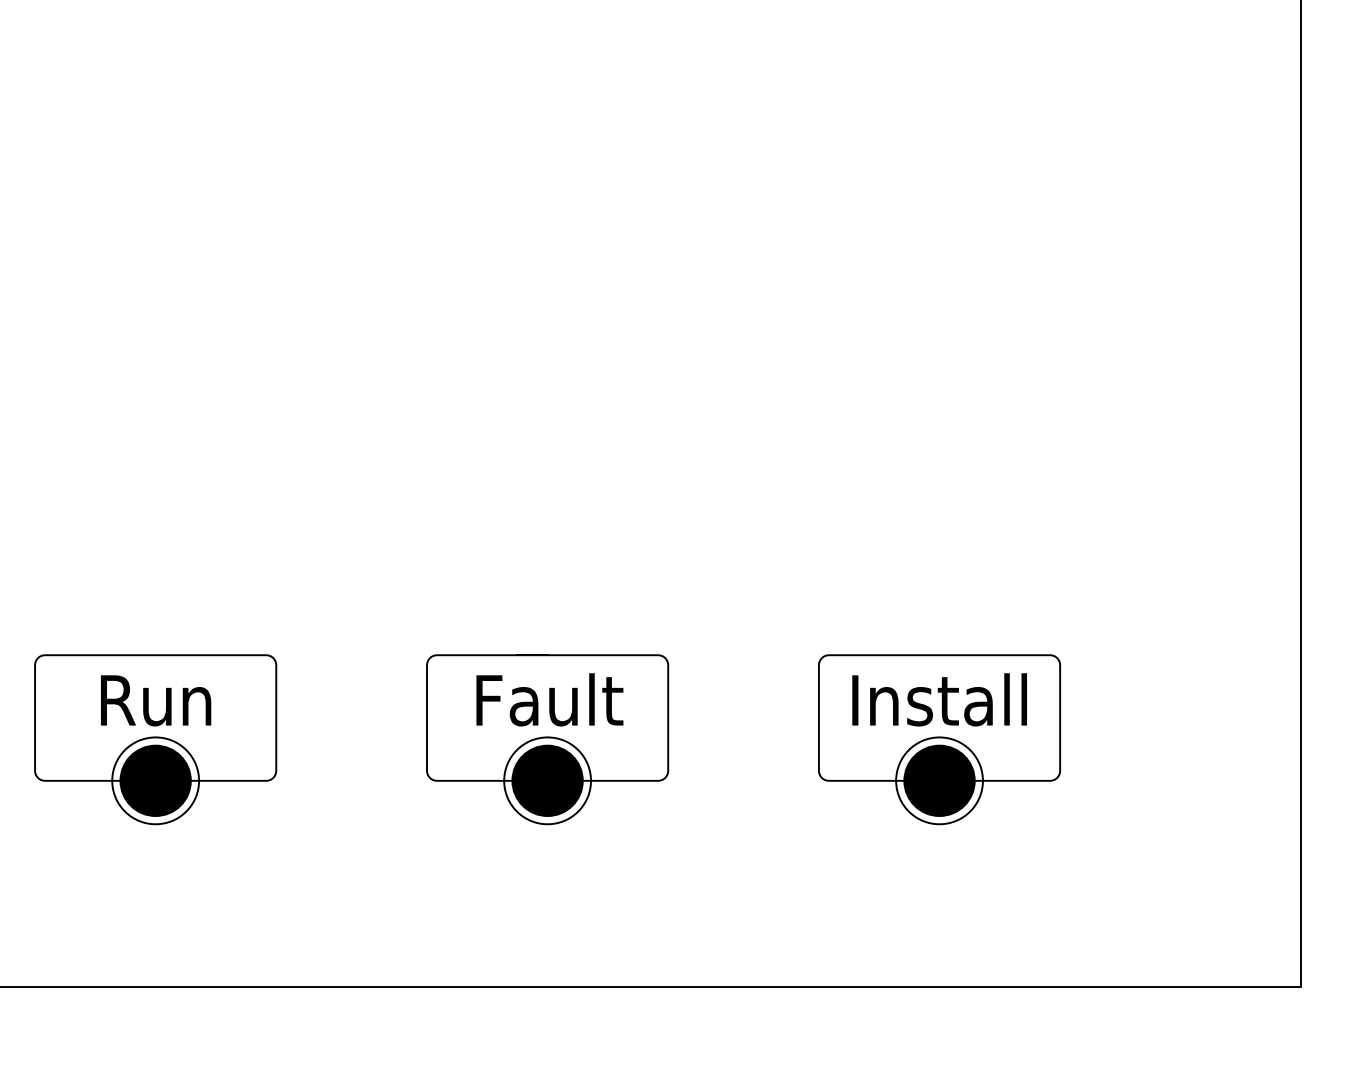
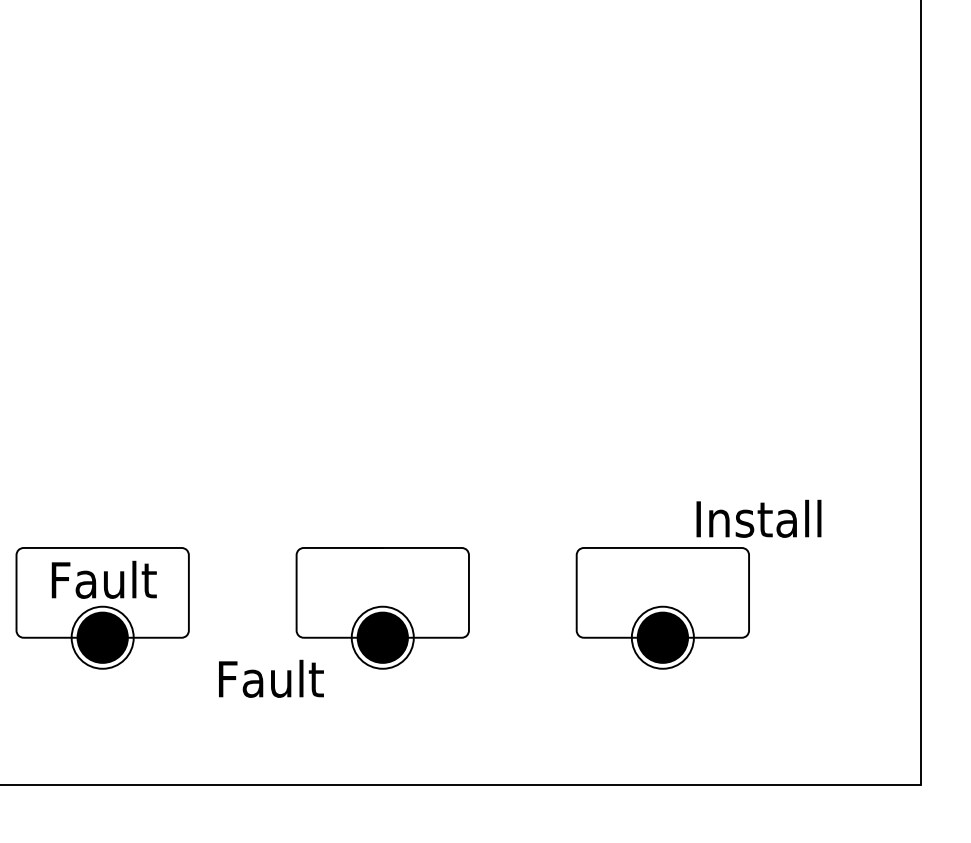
text: (156, 699) -> (103, 579), Run -> Fault
text: (549, 699) -> (271, 678), moved
text: (939, 699) -> (758, 518), moved

